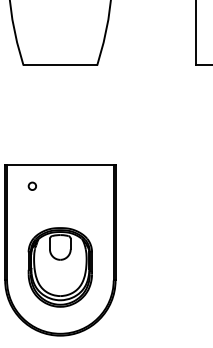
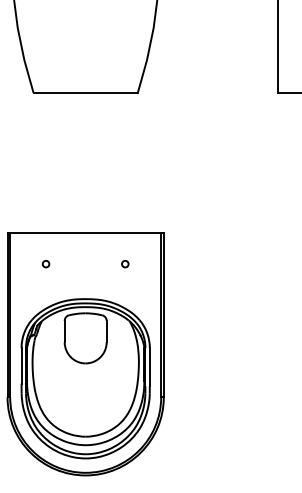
circle: (32, 186) -> (45, 264), size x0.62
circle: (88, 186) -> (125, 264), added
part: (60, 267) -> (85, 378), size x1.43

